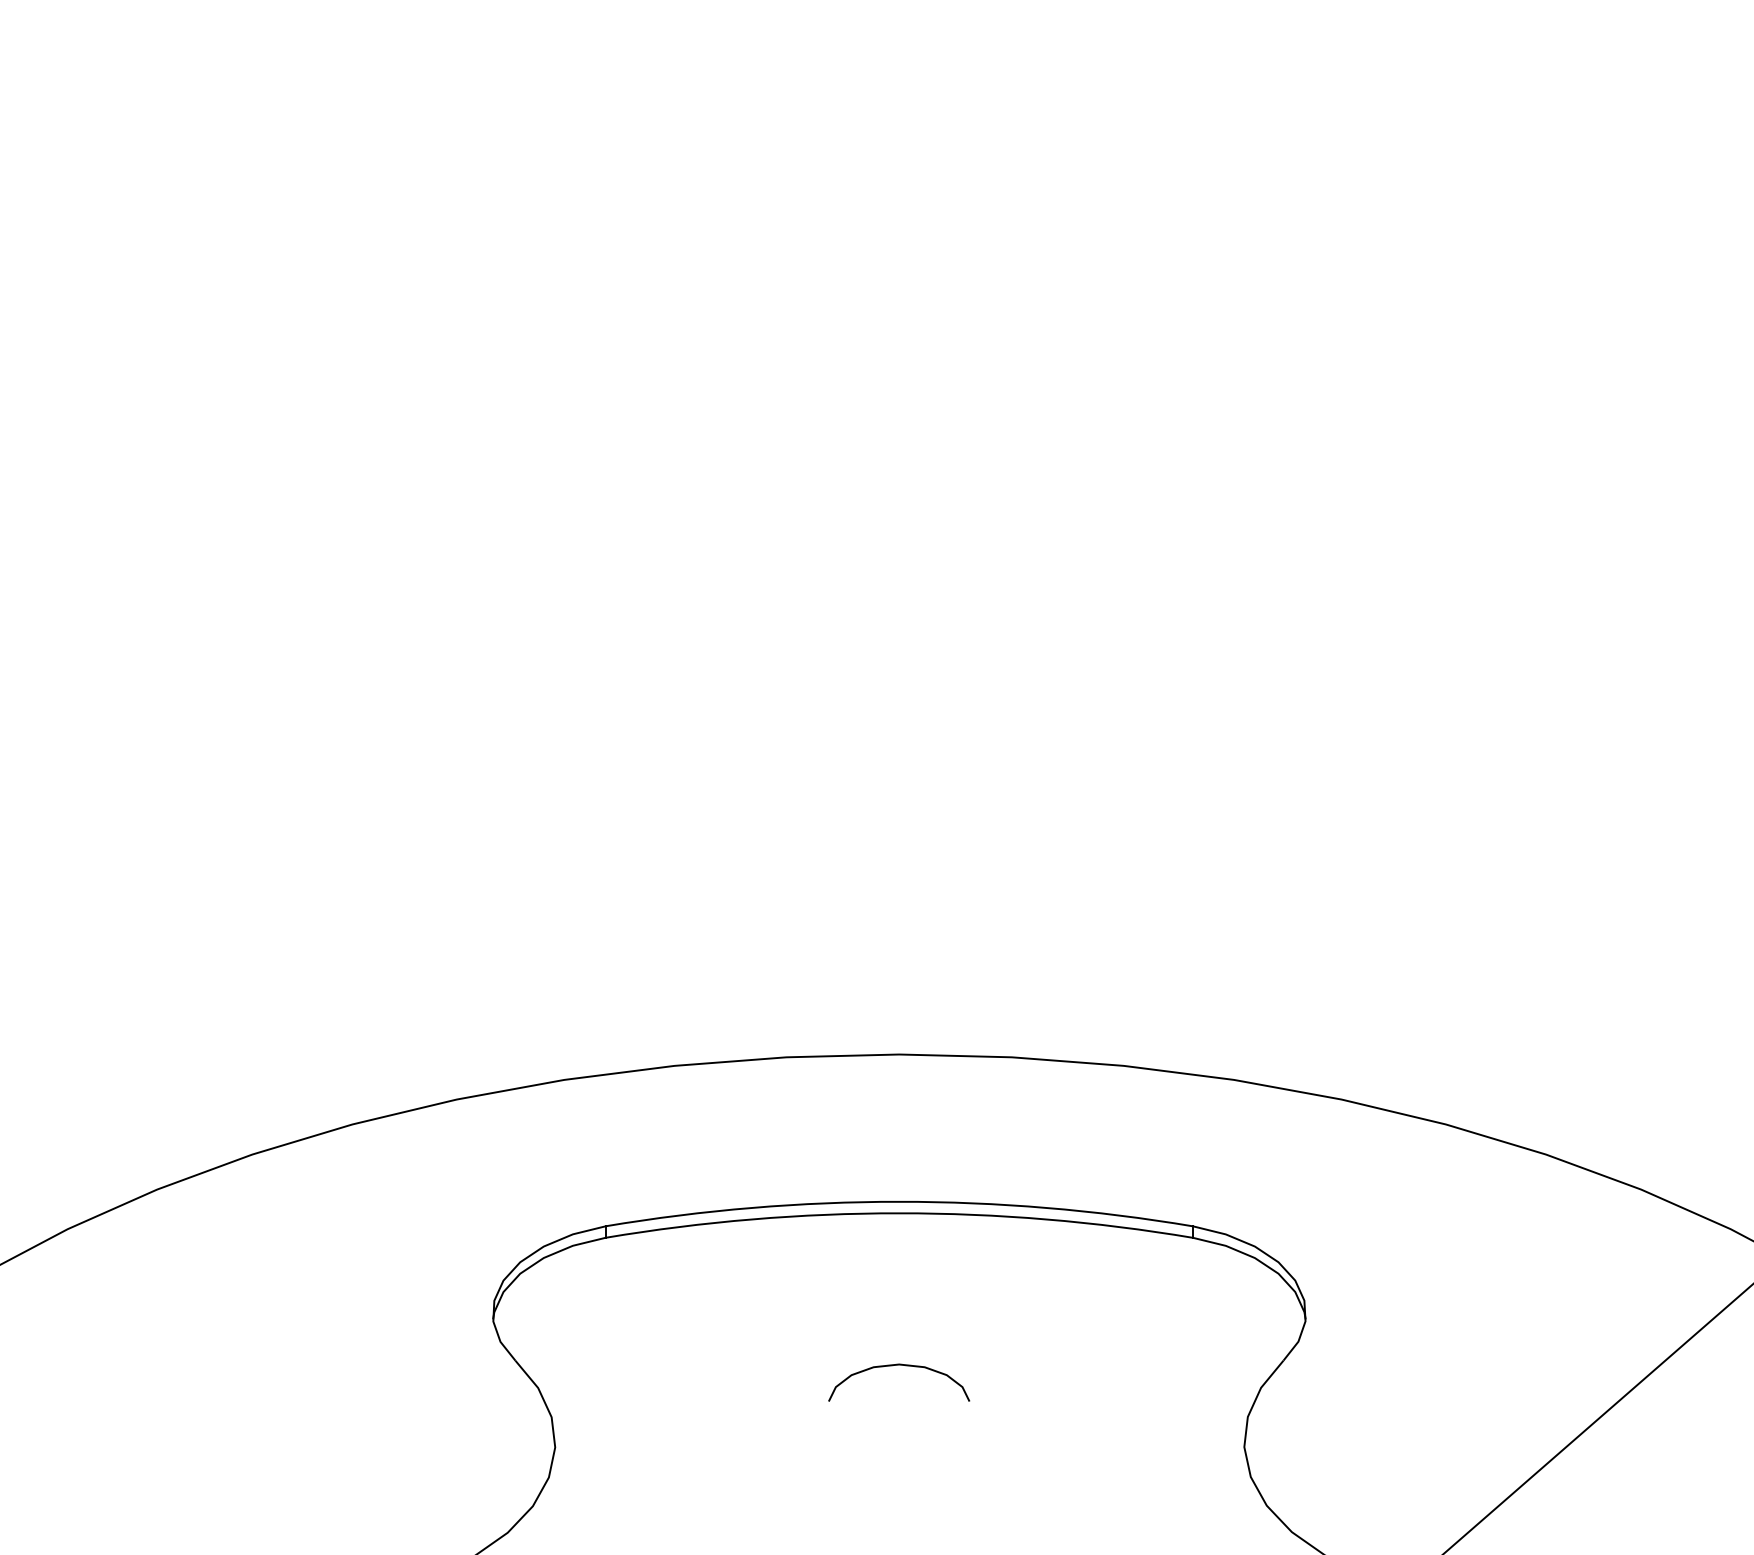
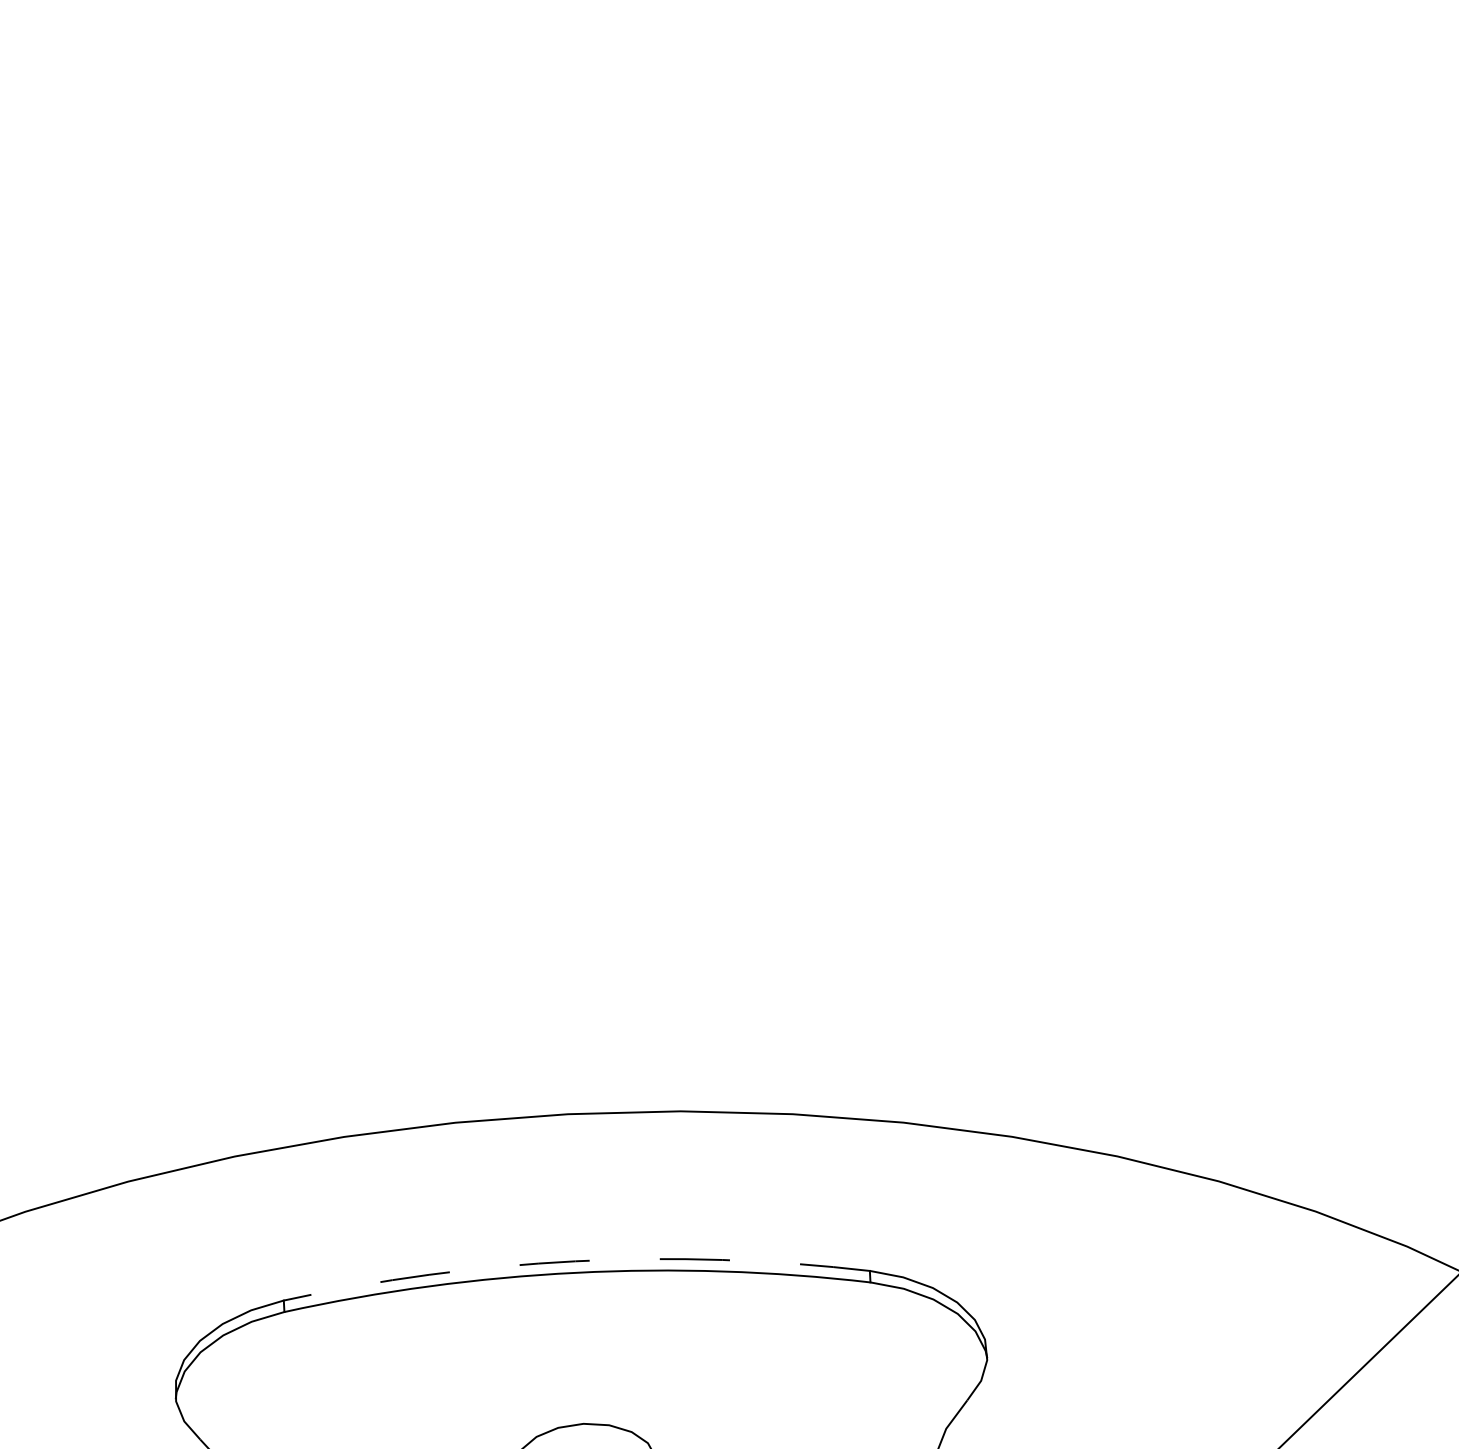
arc: (899, 1201) -> (575, 1261), solid -> dashed

